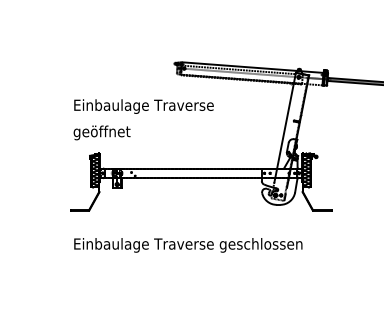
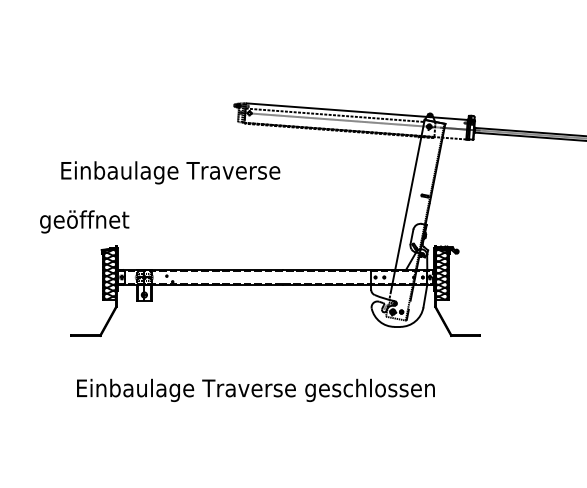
text: (143, 106) -> (169, 172), moved
text: (101, 132) -> (83, 221), moved

